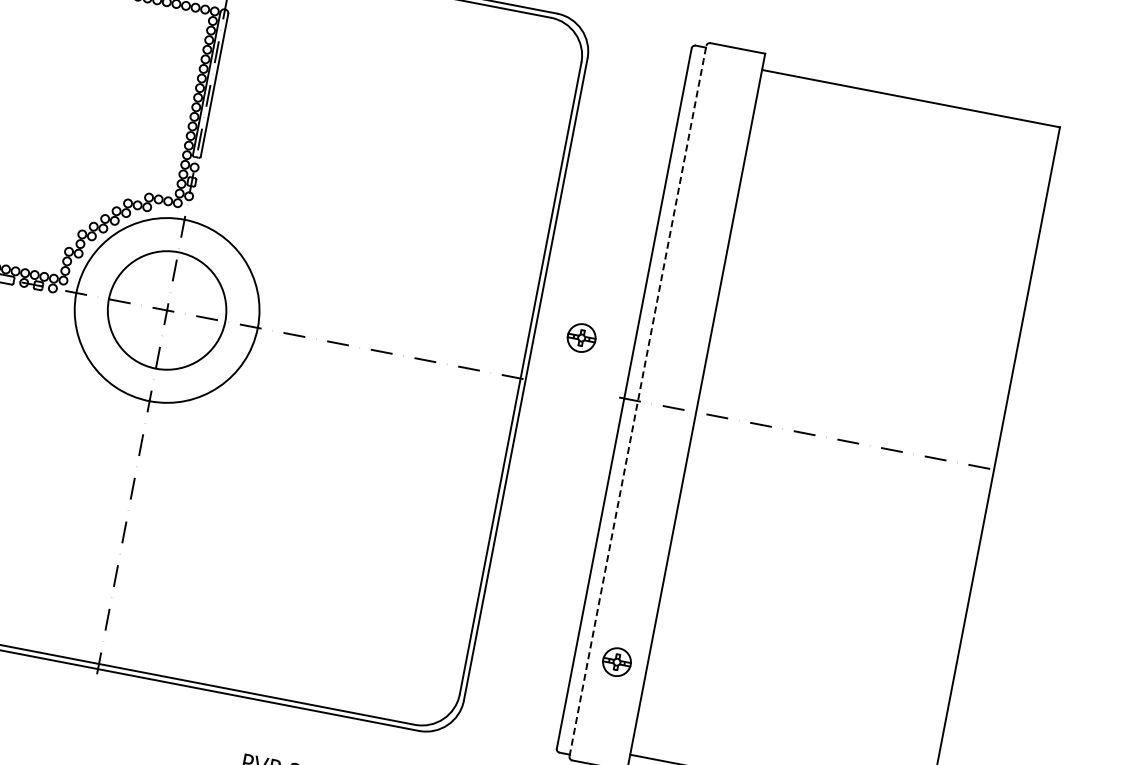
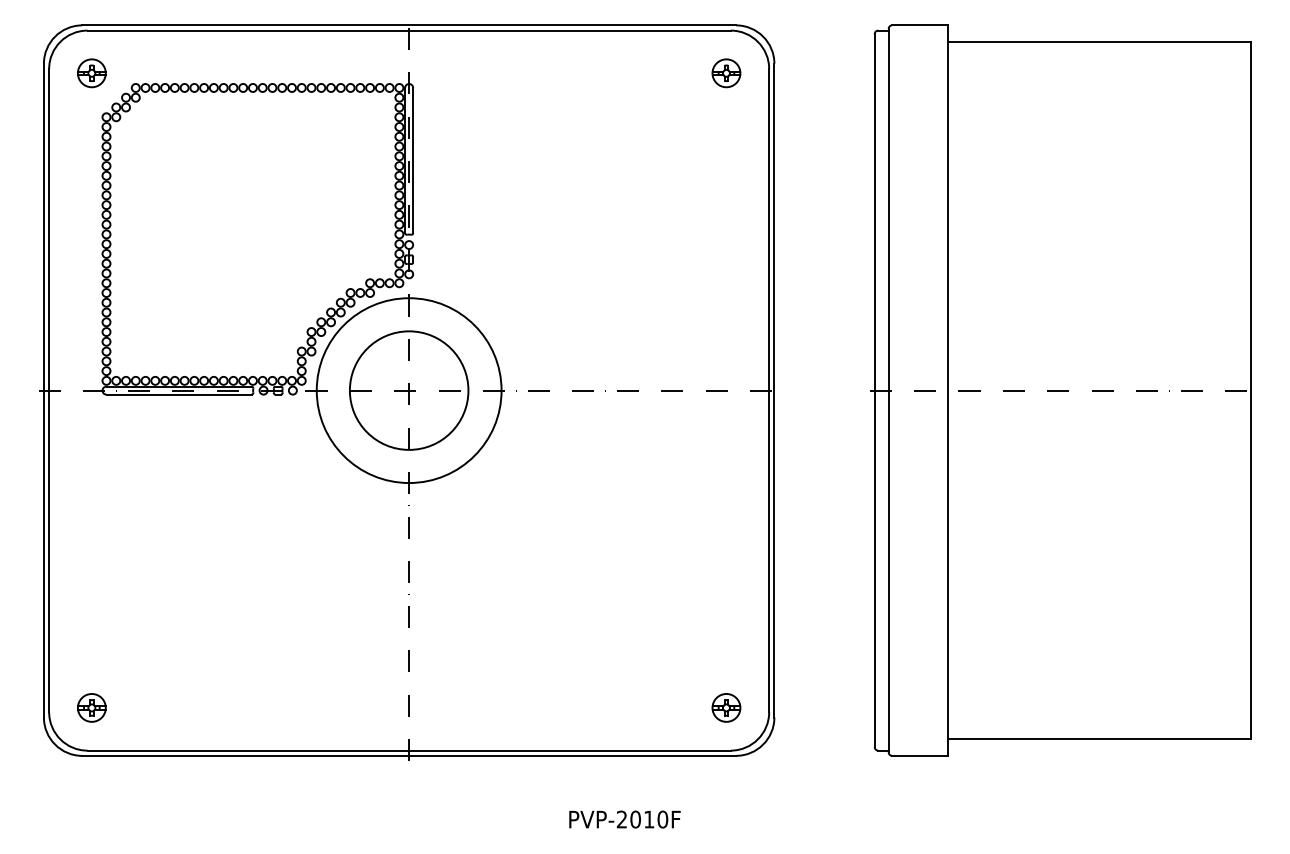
part: (581, 338) -> (726, 73), moved
line: (637, 400) -> (888, 390), dashed -> solid
part: (617, 661) -> (726, 707), moved

